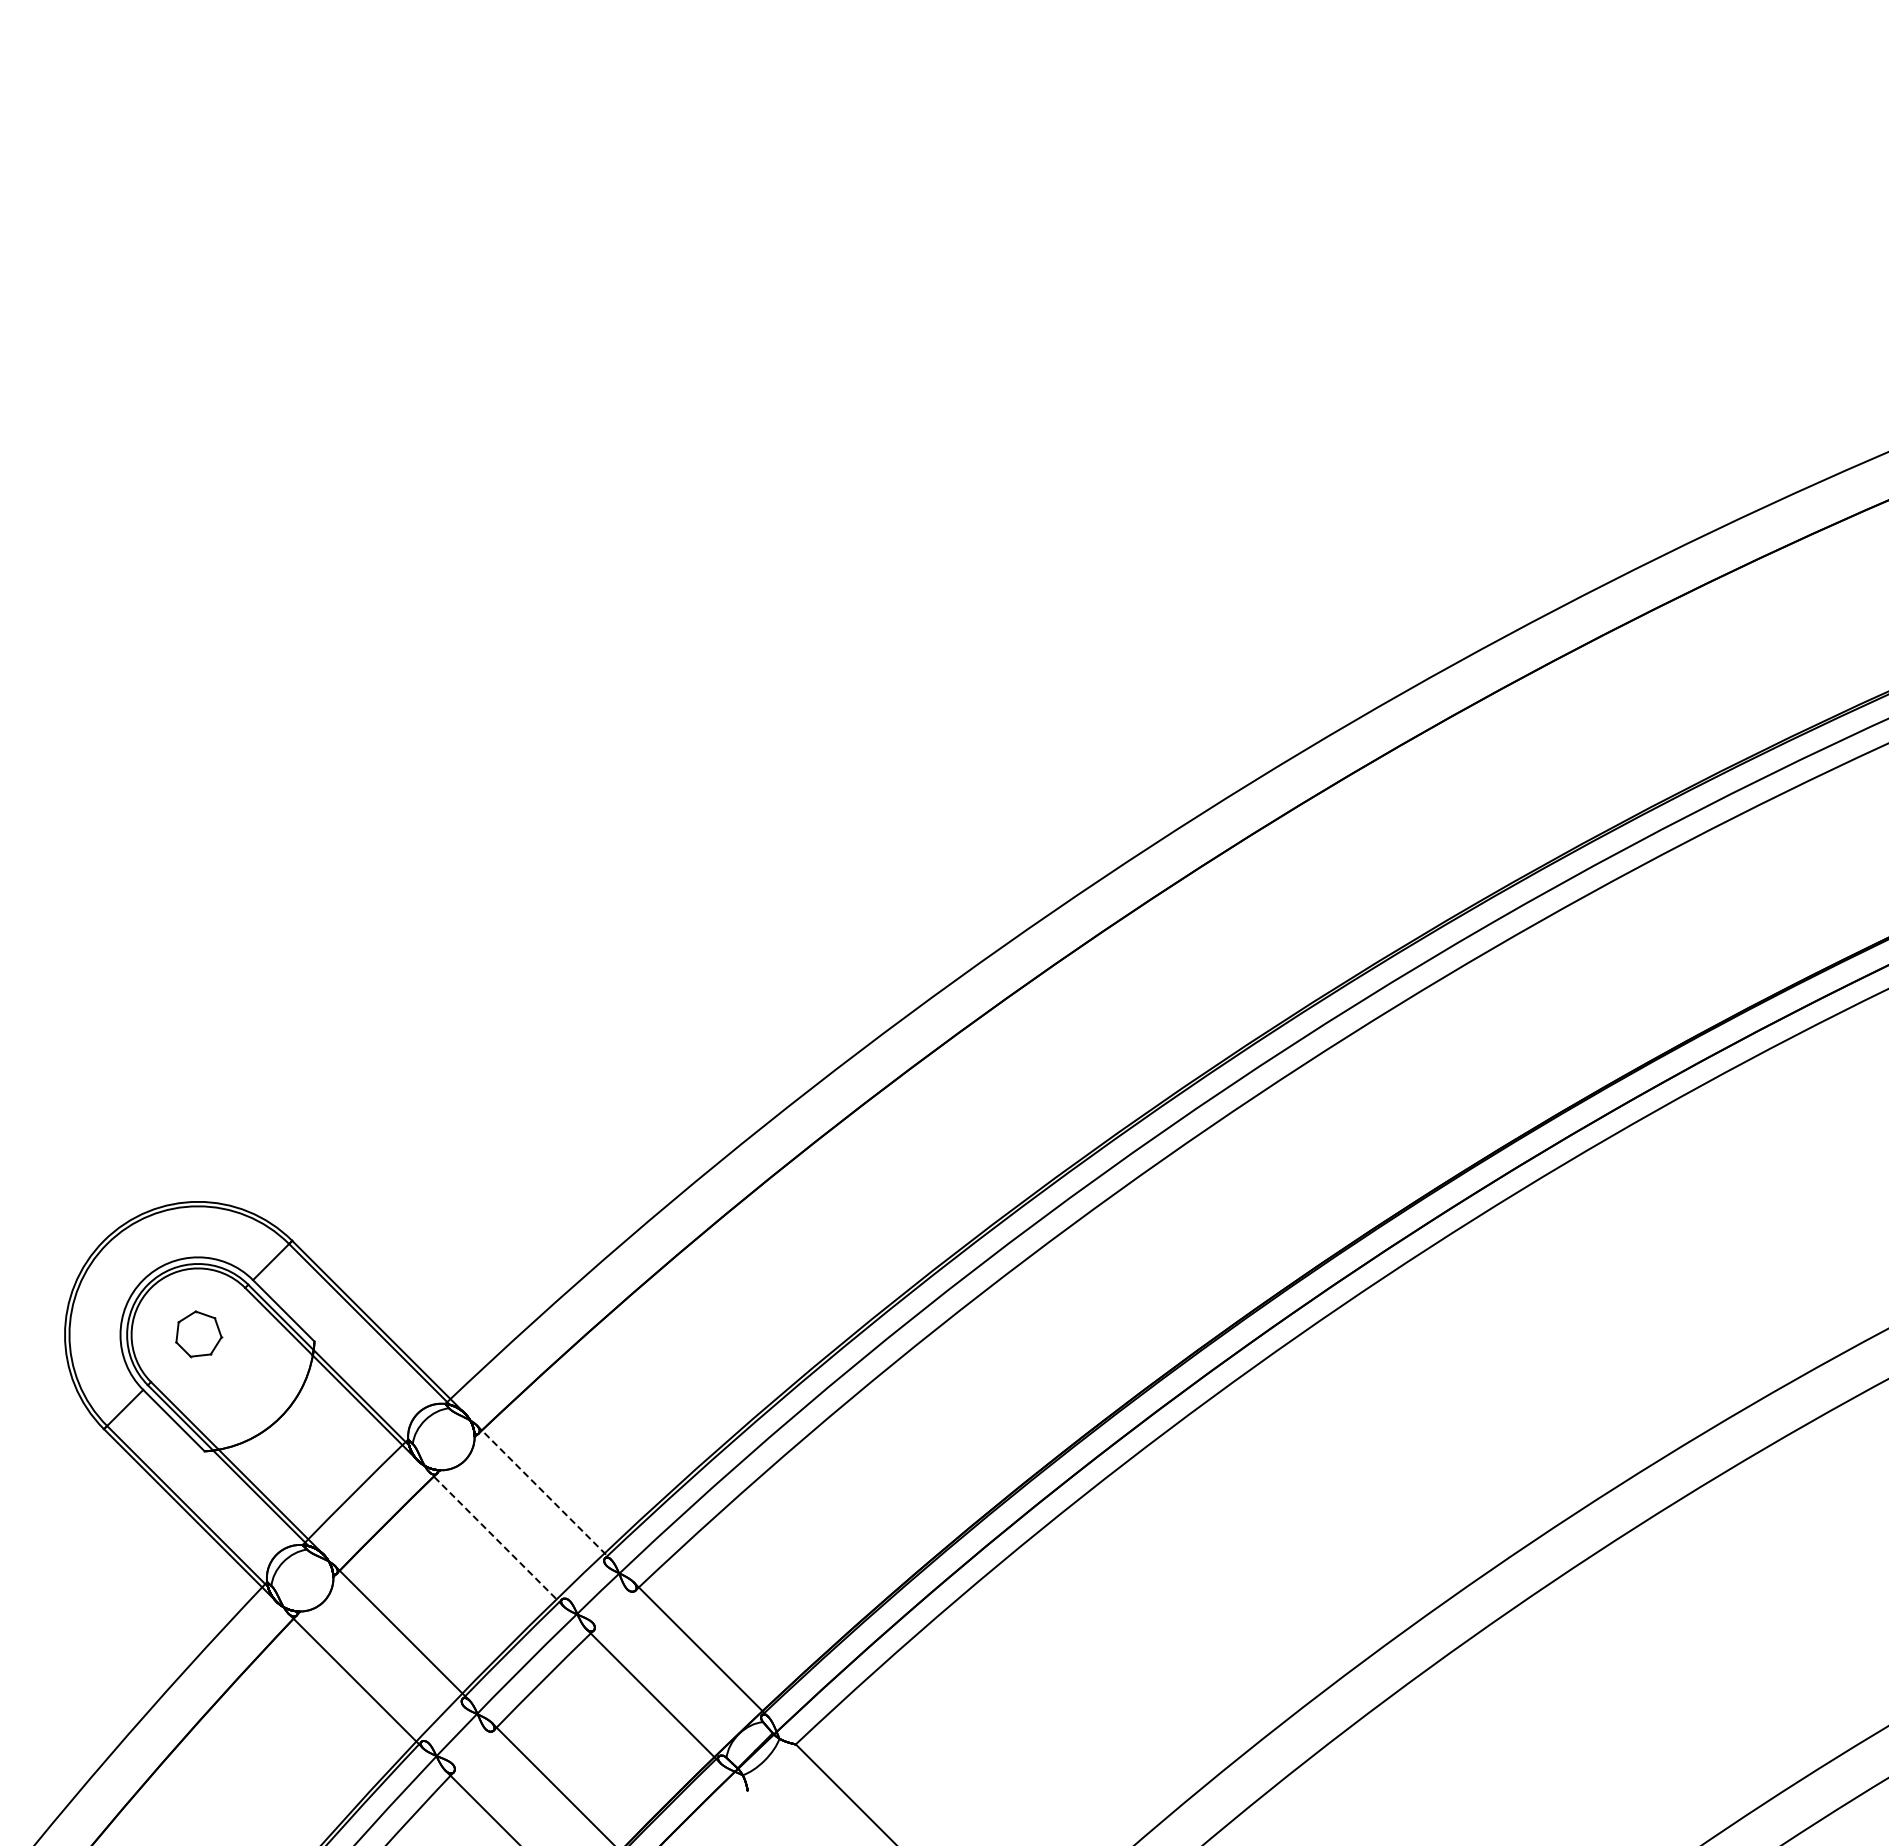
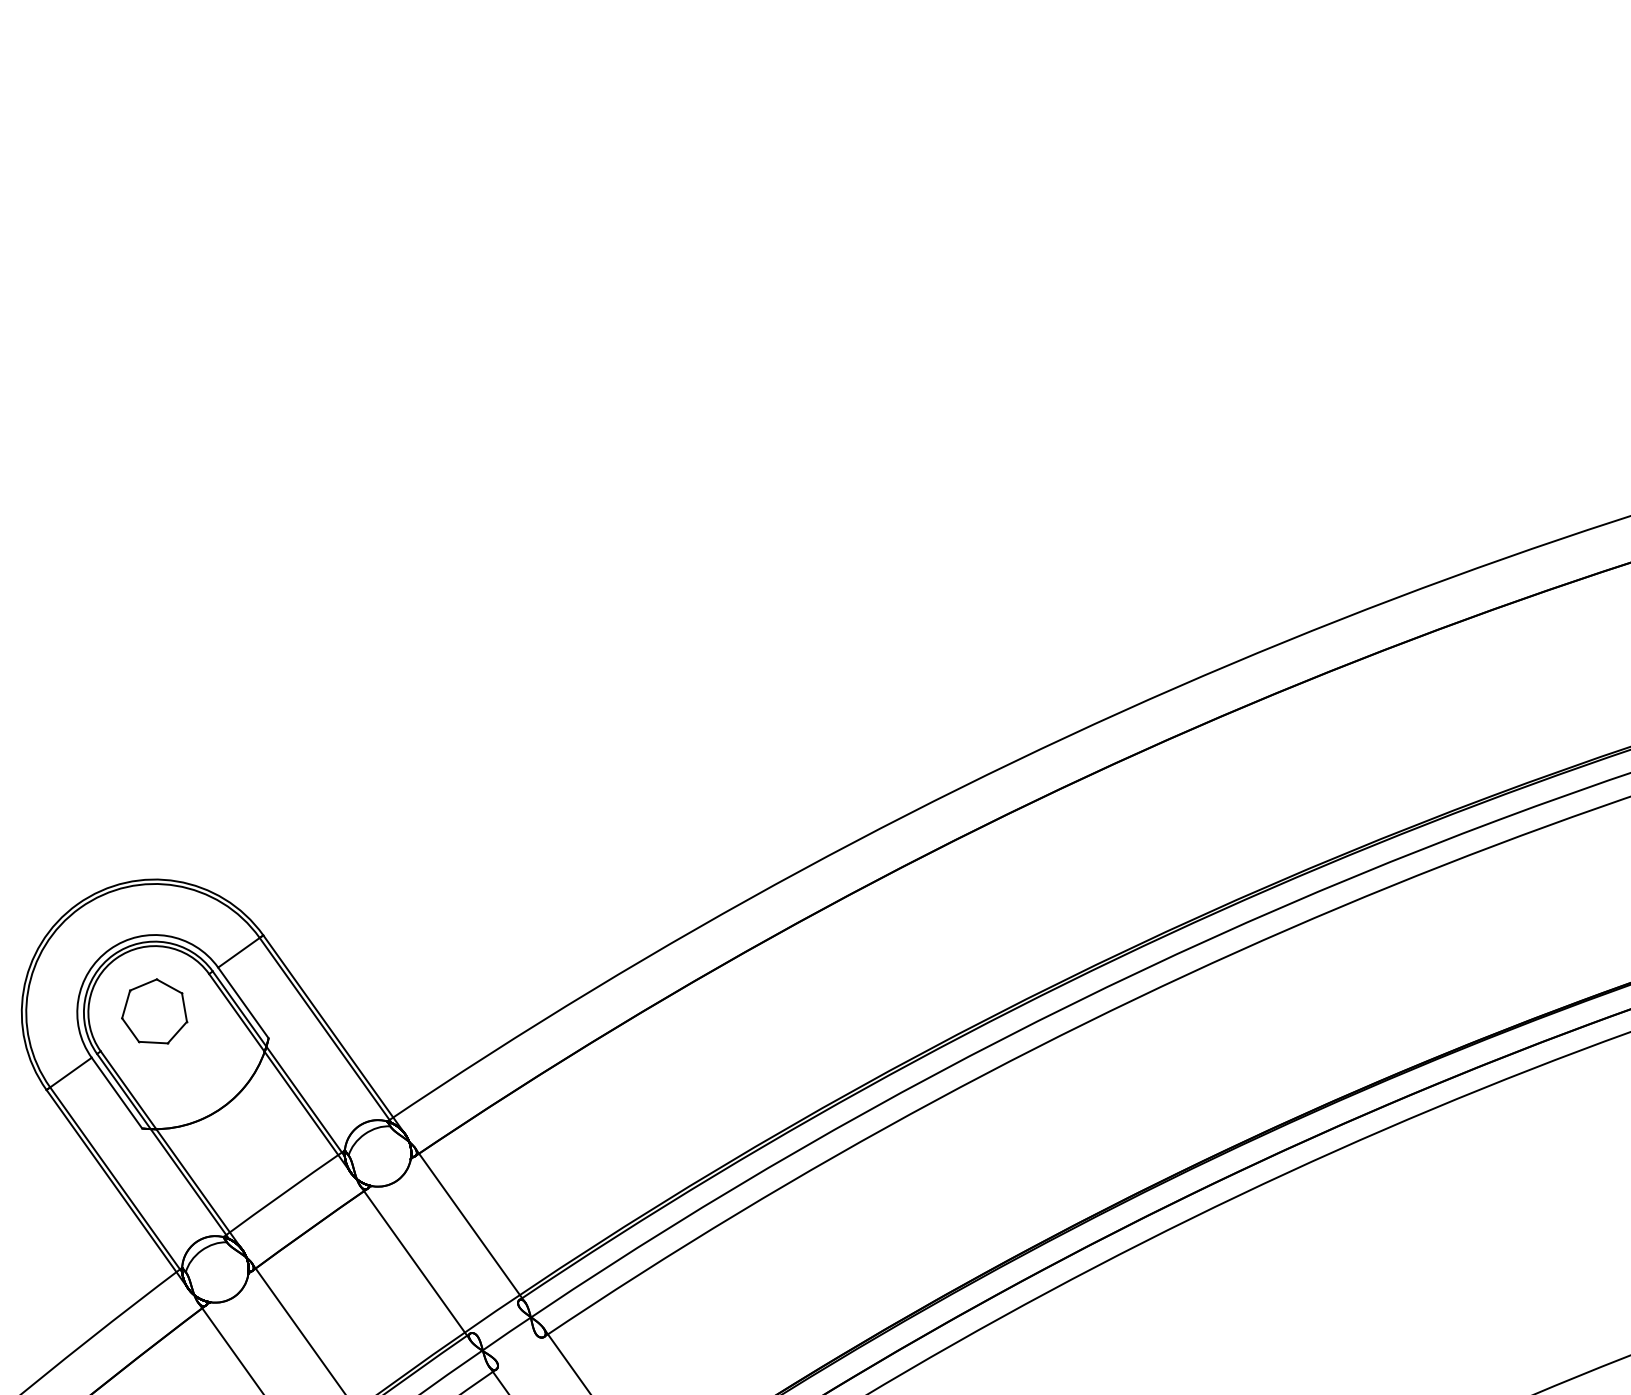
part: (198, 1333) -> (155, 1011), size x1.43
line: (544, 1492) -> (470, 1225), dashed -> solid
line: (496, 1538) -> (415, 1262), dashed -> solid

